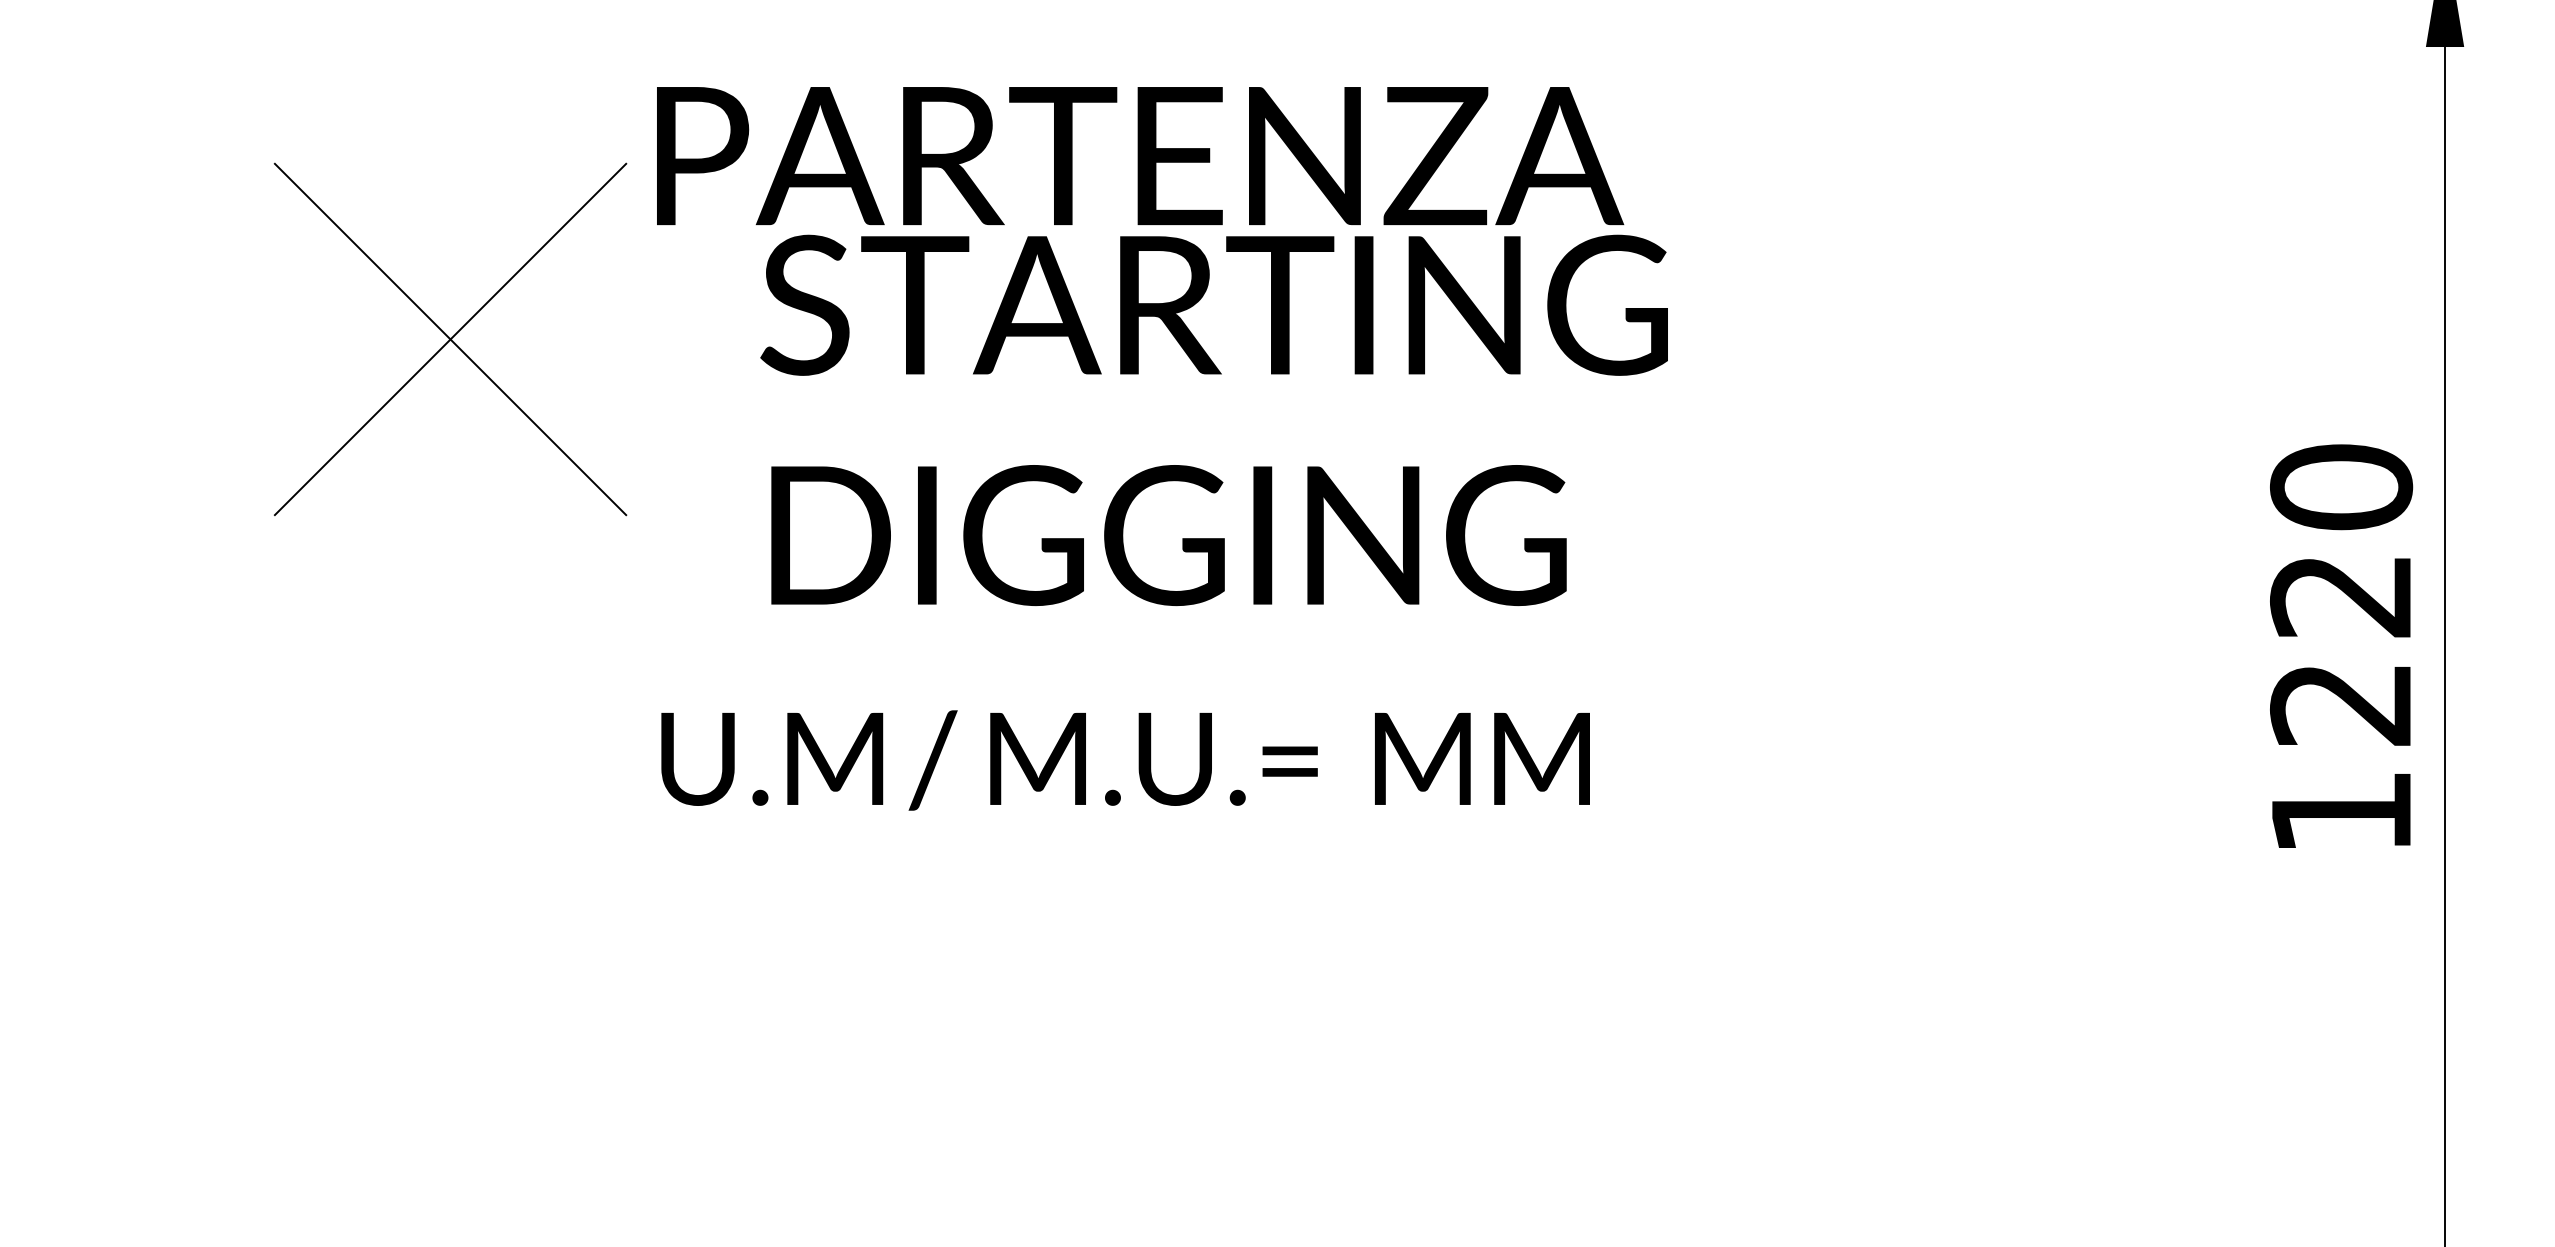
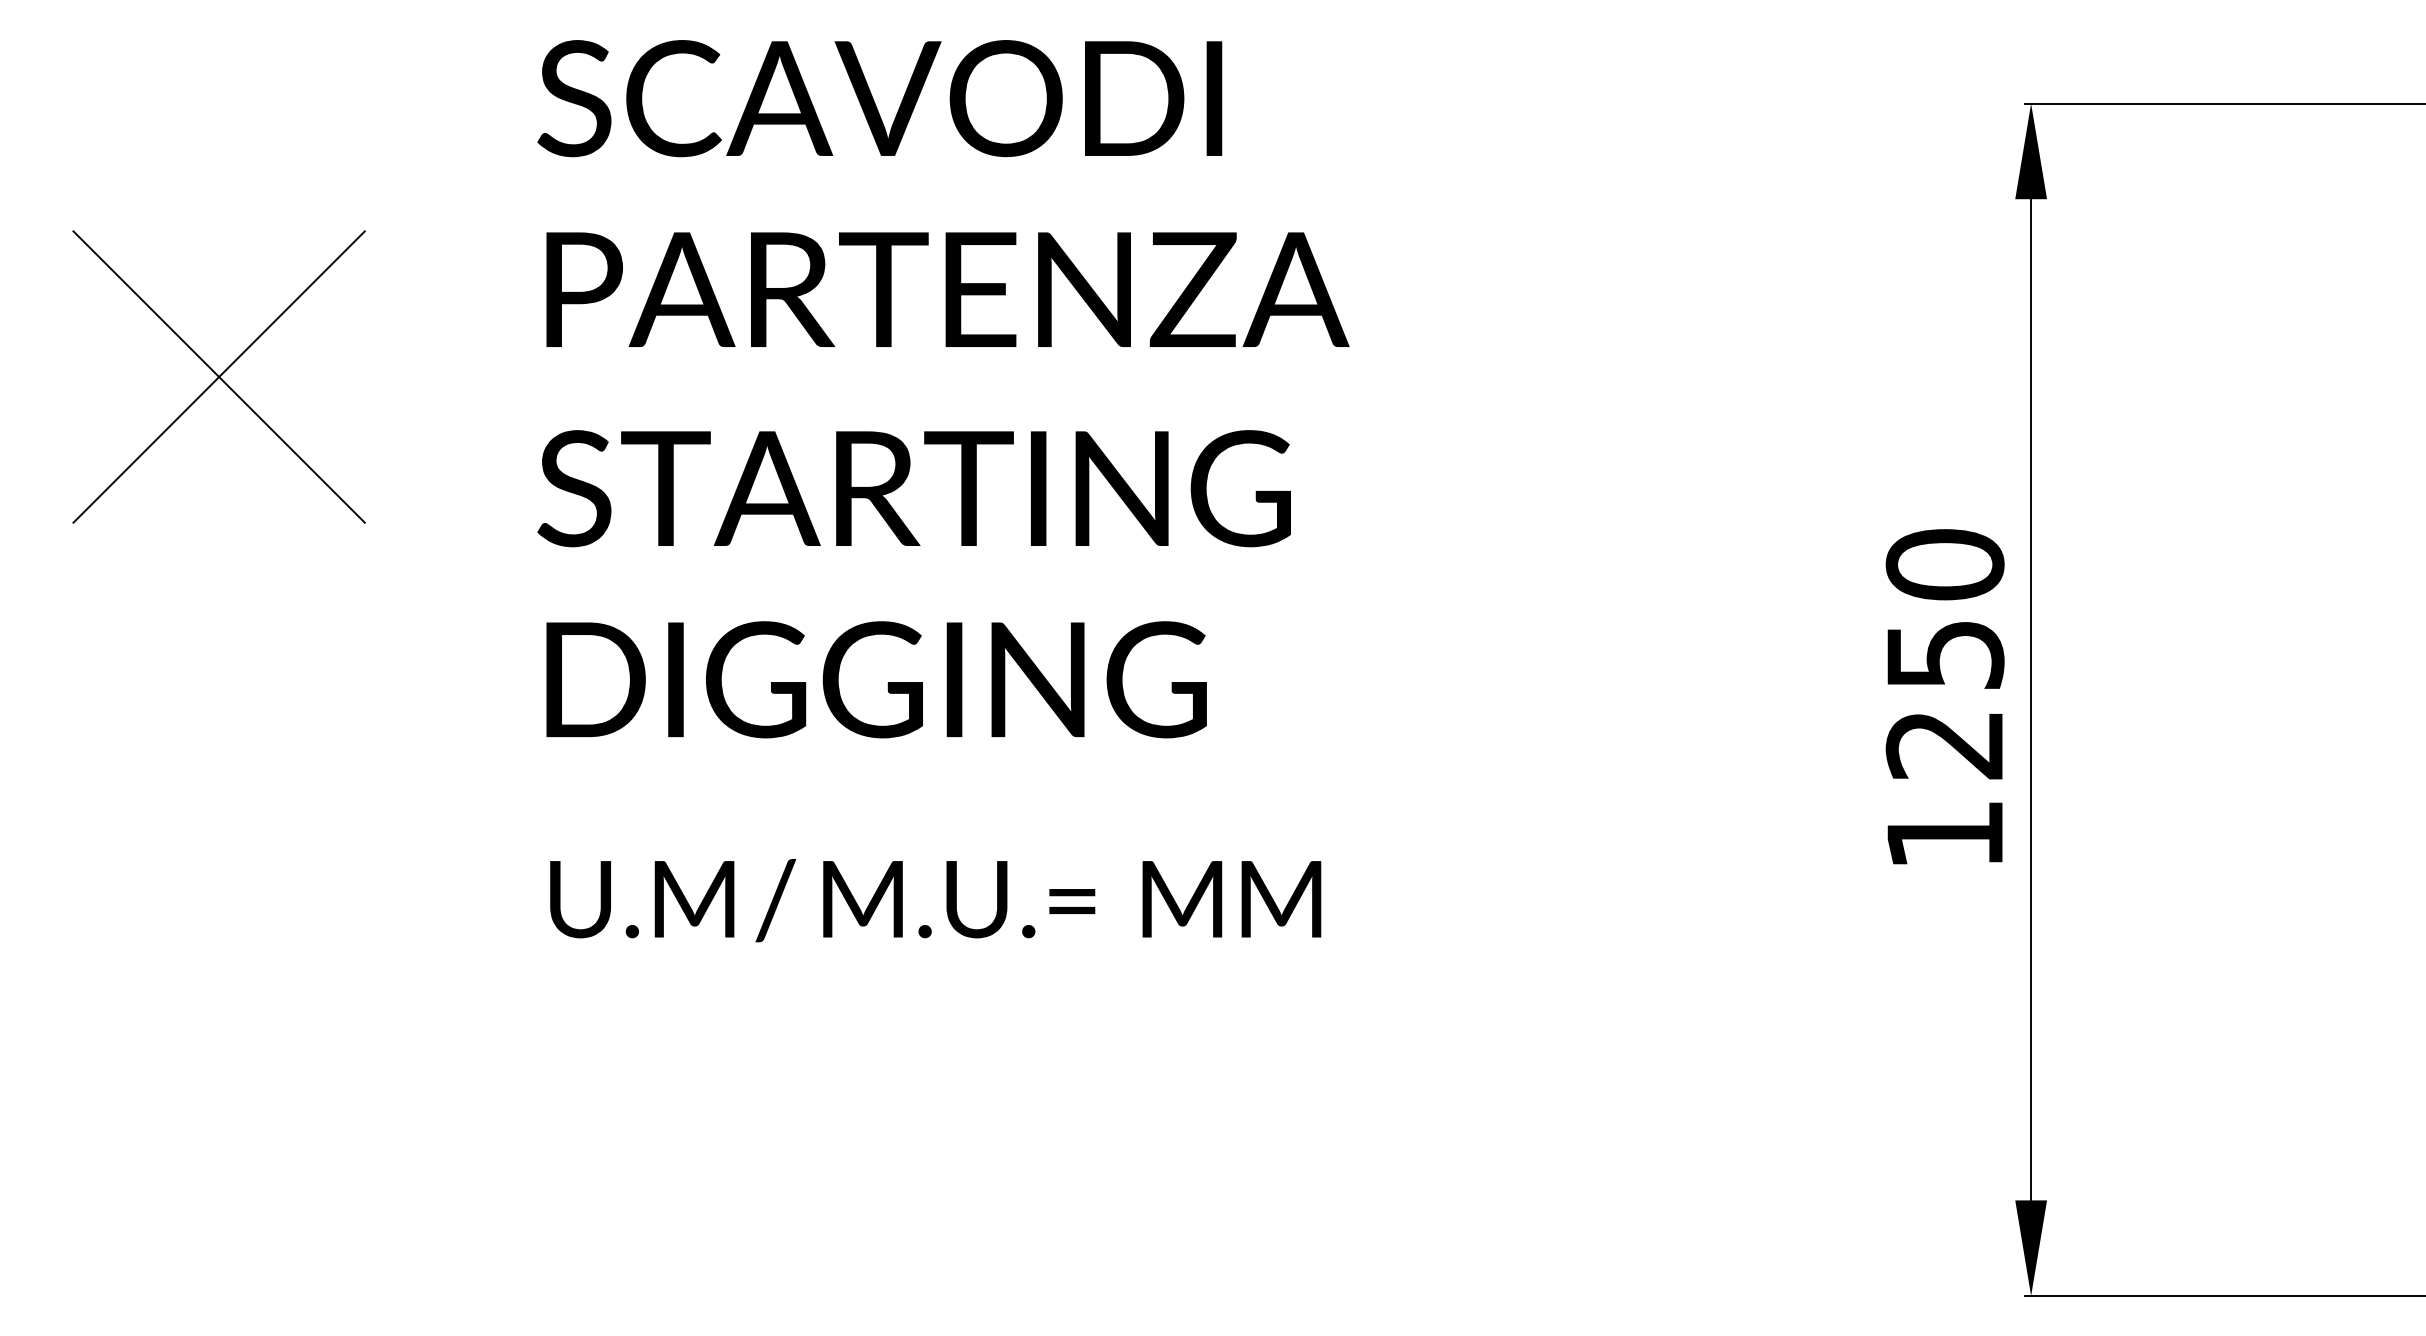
part: (449, 338) -> (218, 376), moved
text: (1213, 420) -> (913, 584), moved
text: (2340, 596) -> (1944, 655), 1220 -> 1250
text: (1125, 760) -> (935, 900), moved

